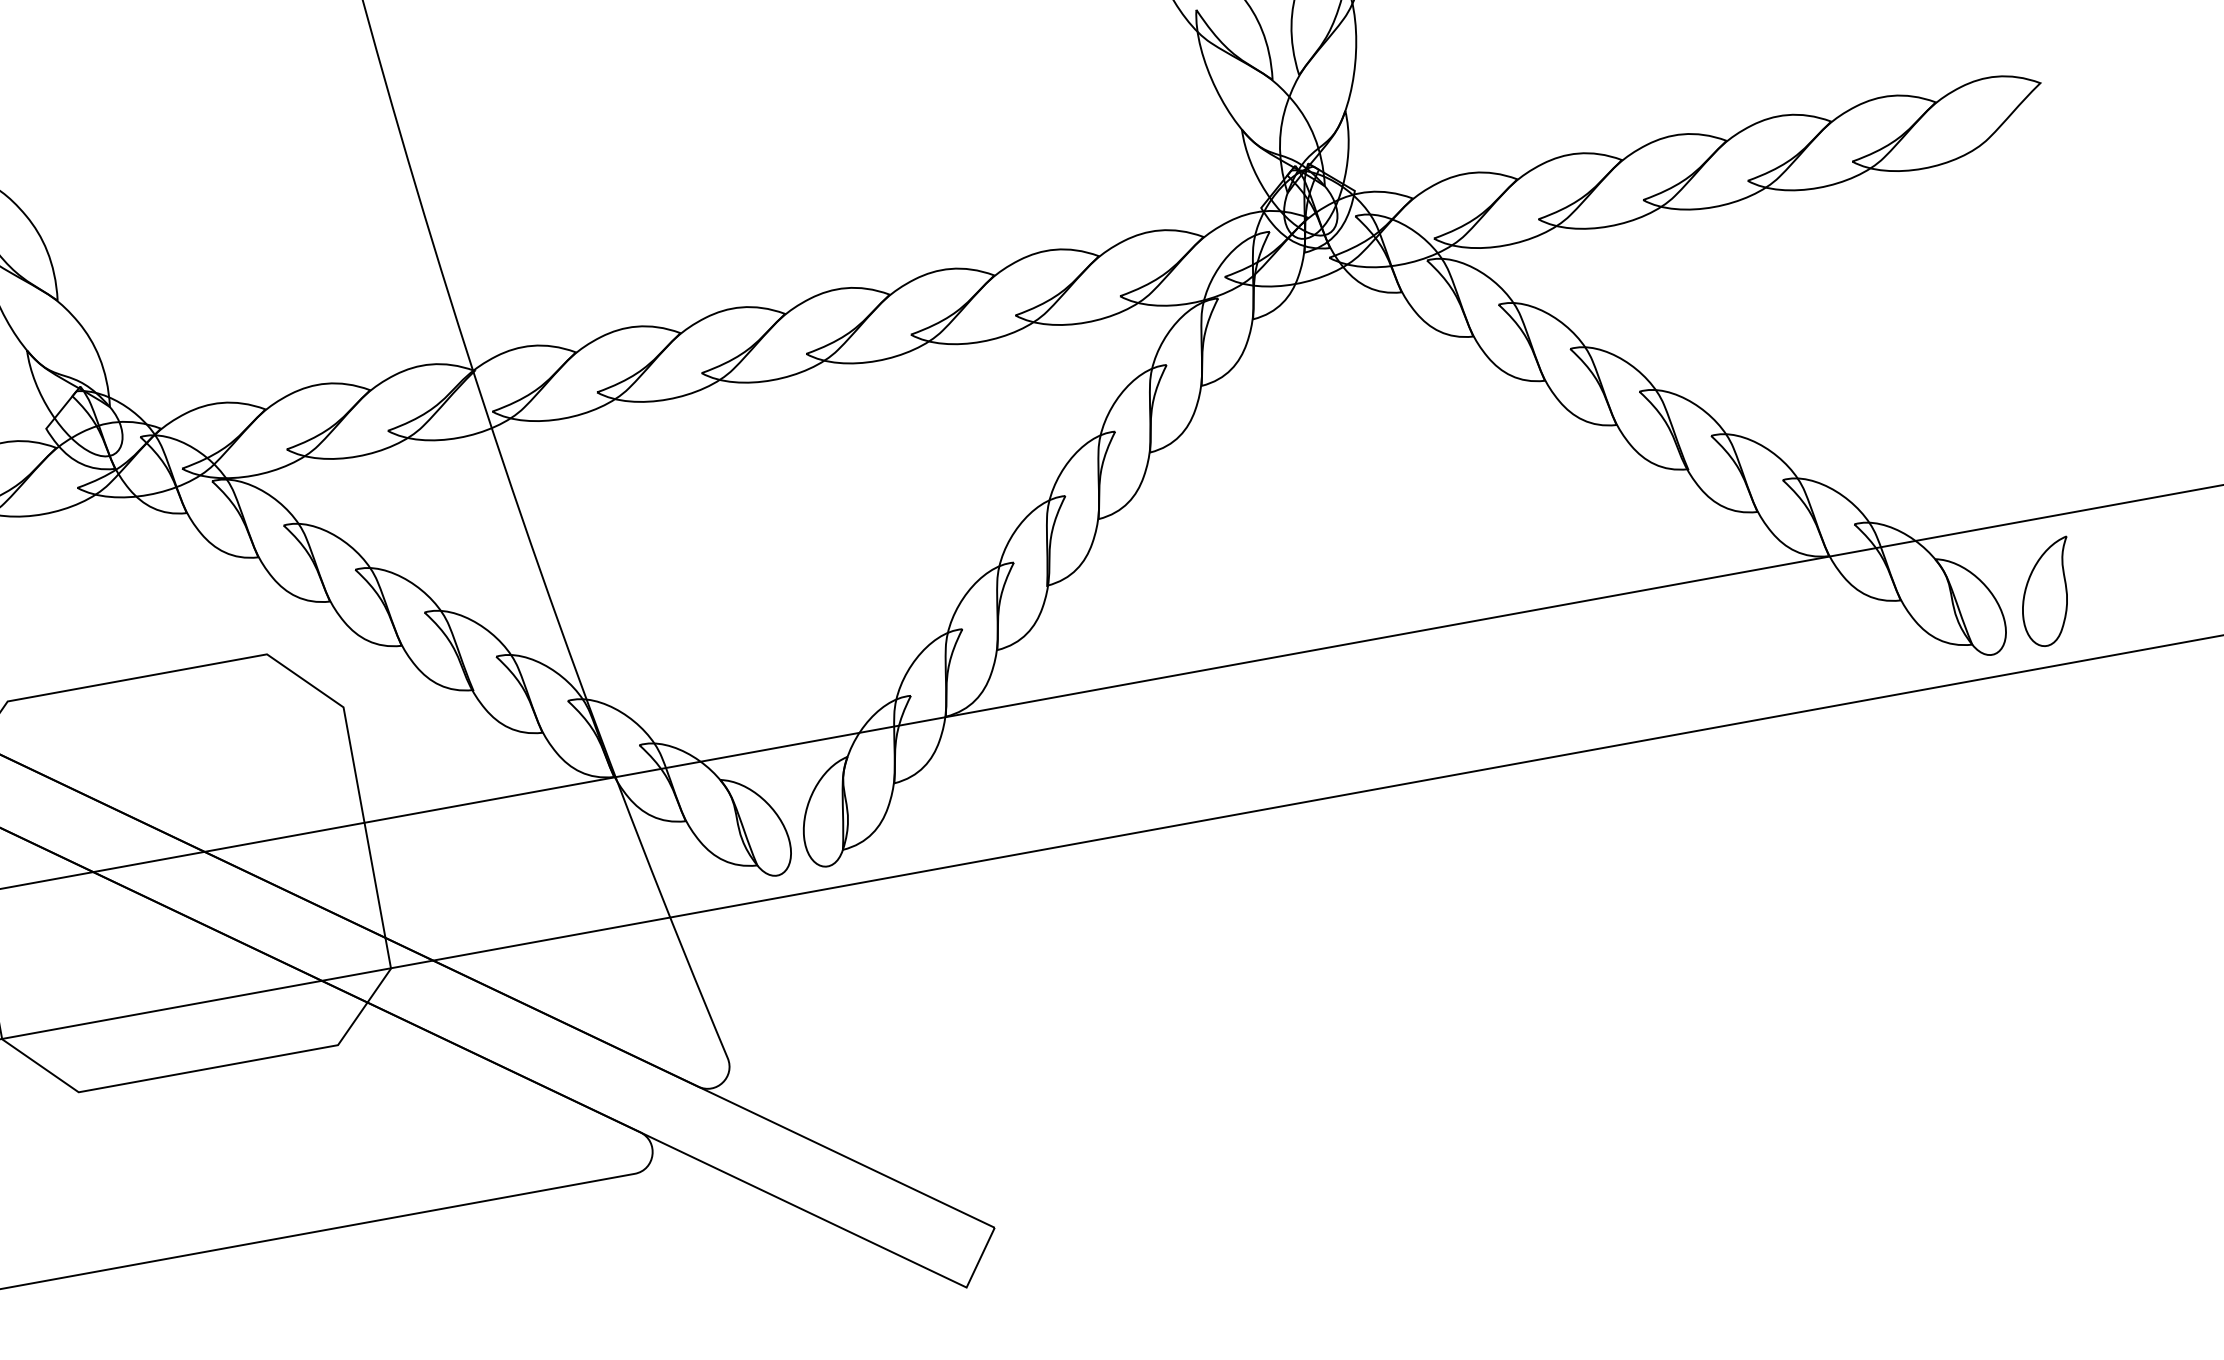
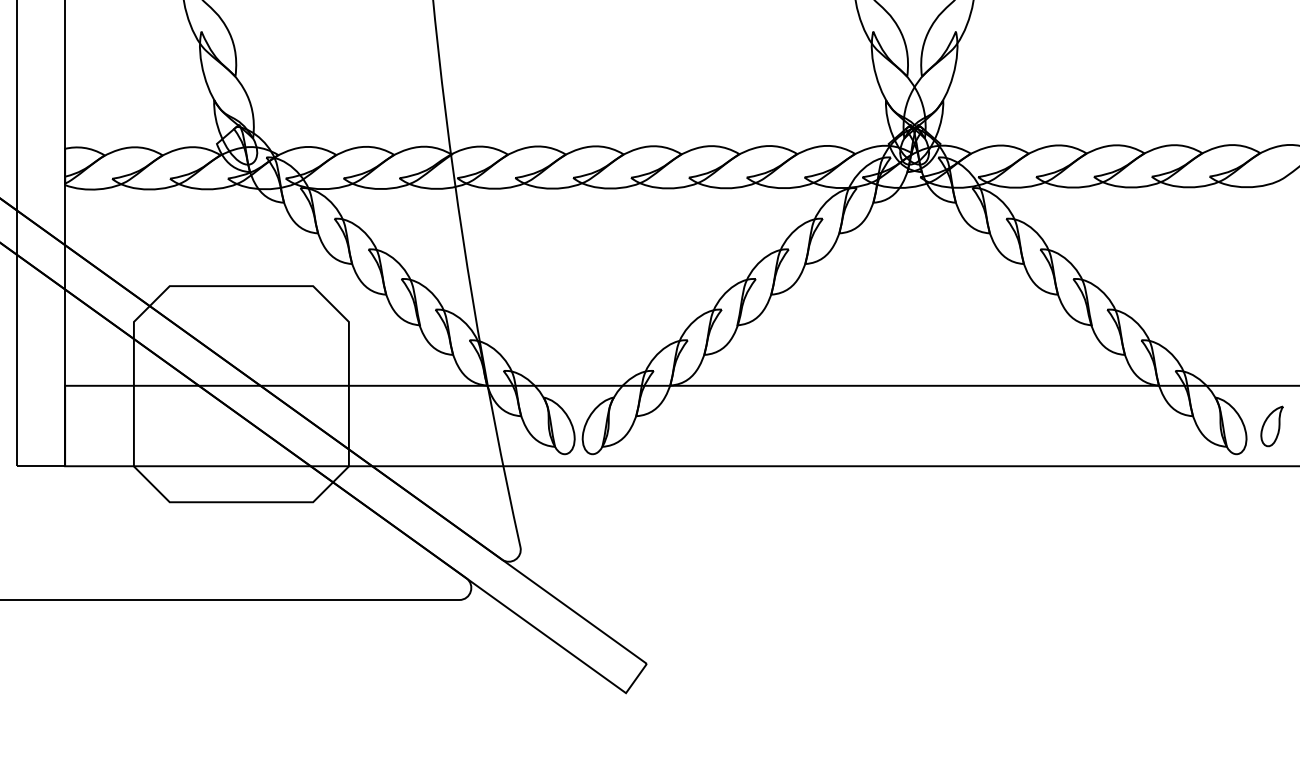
part: (2046, 593) -> (1271, 426), size x0.7

